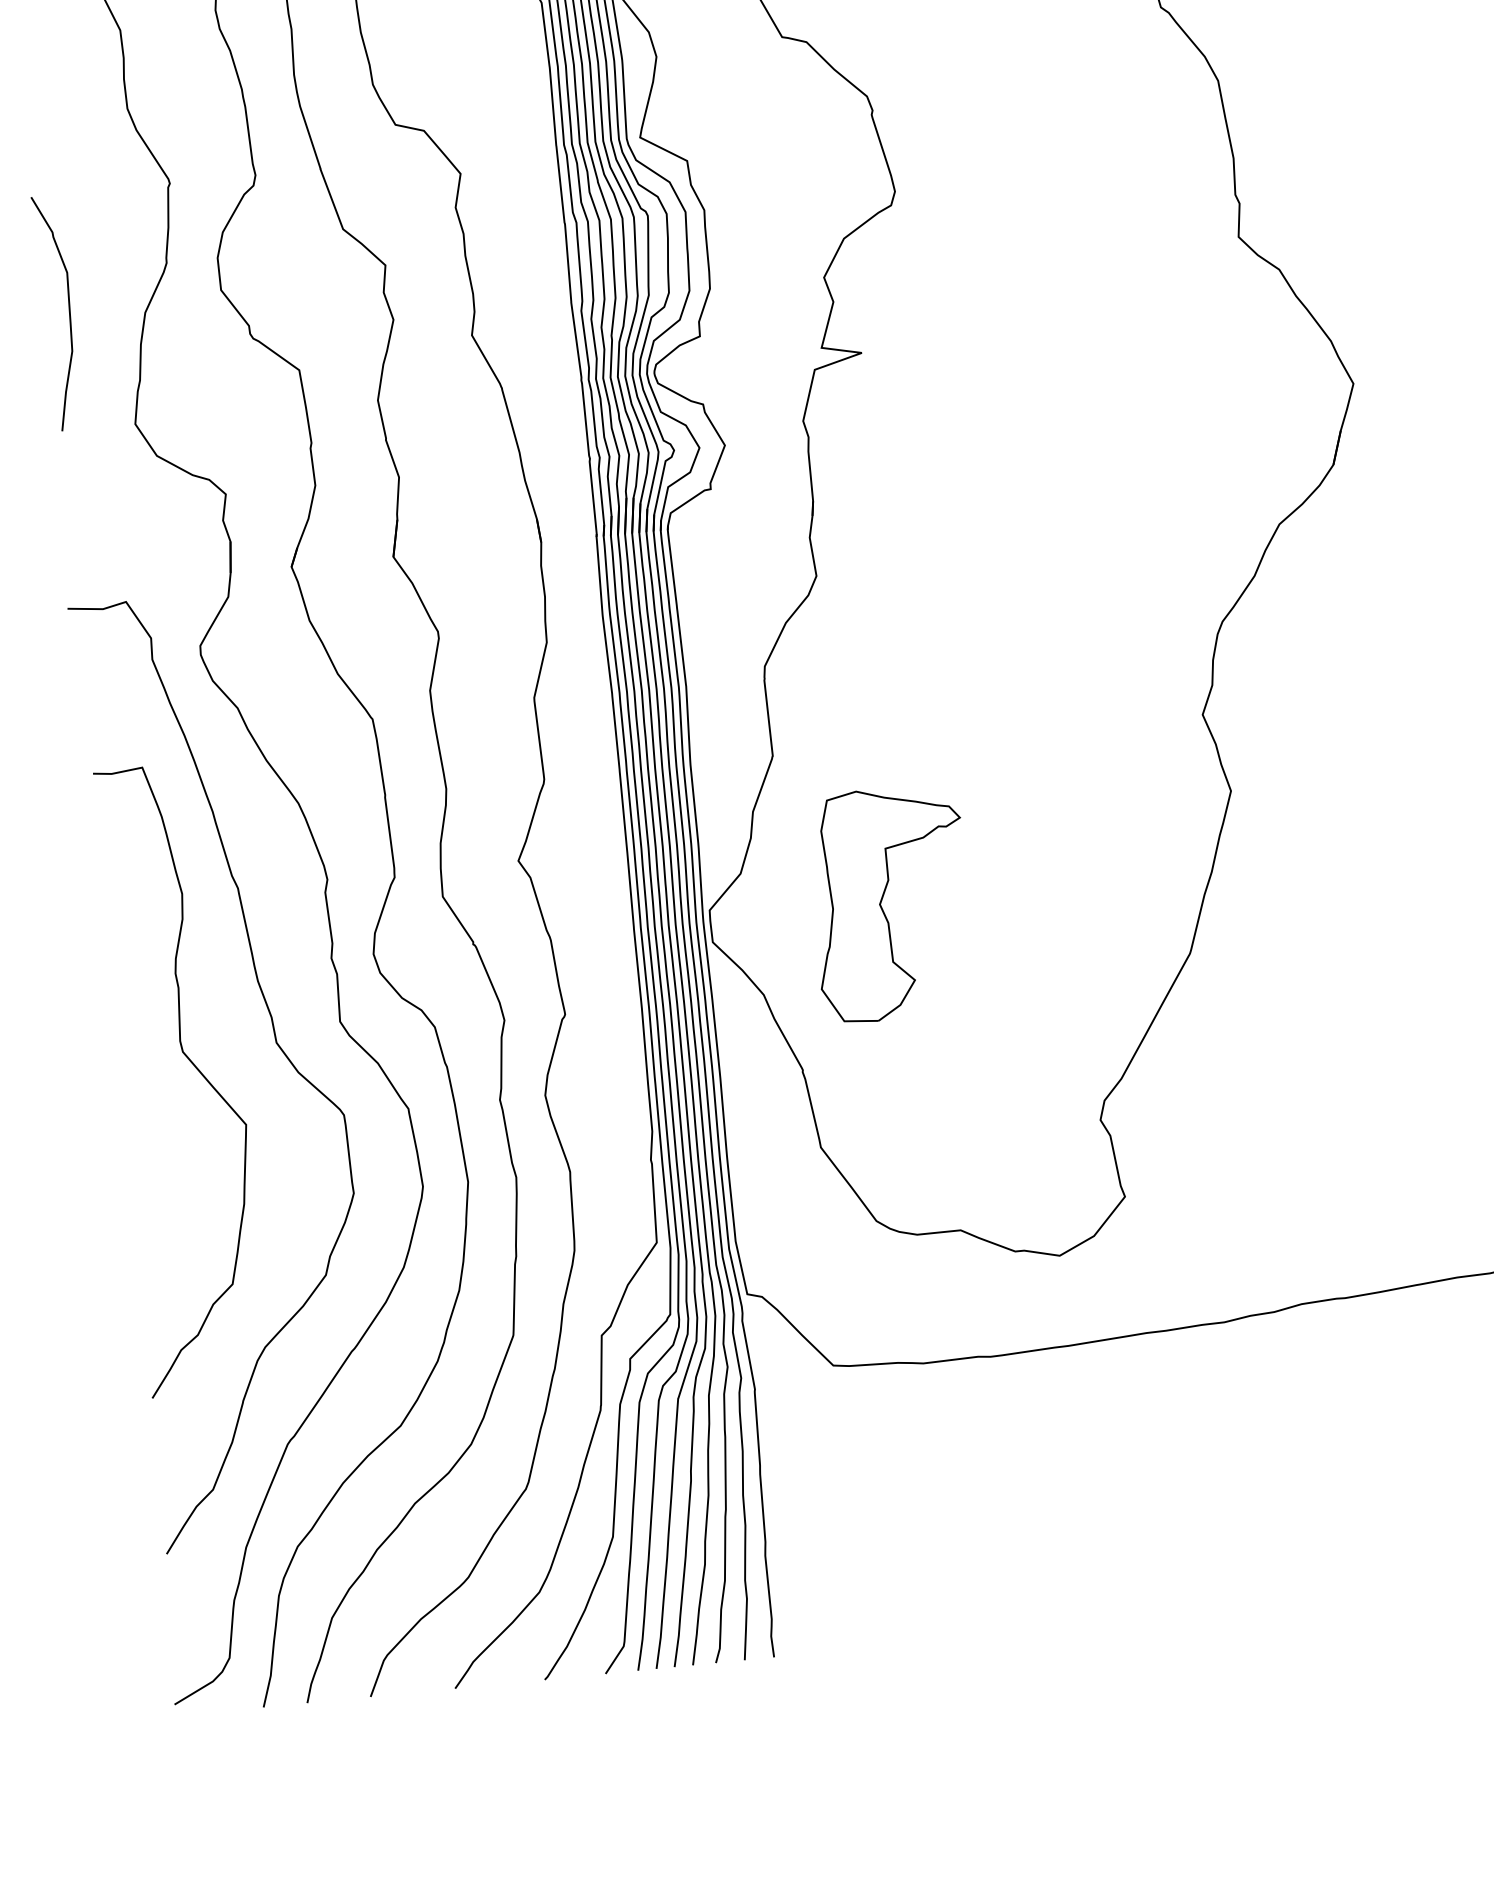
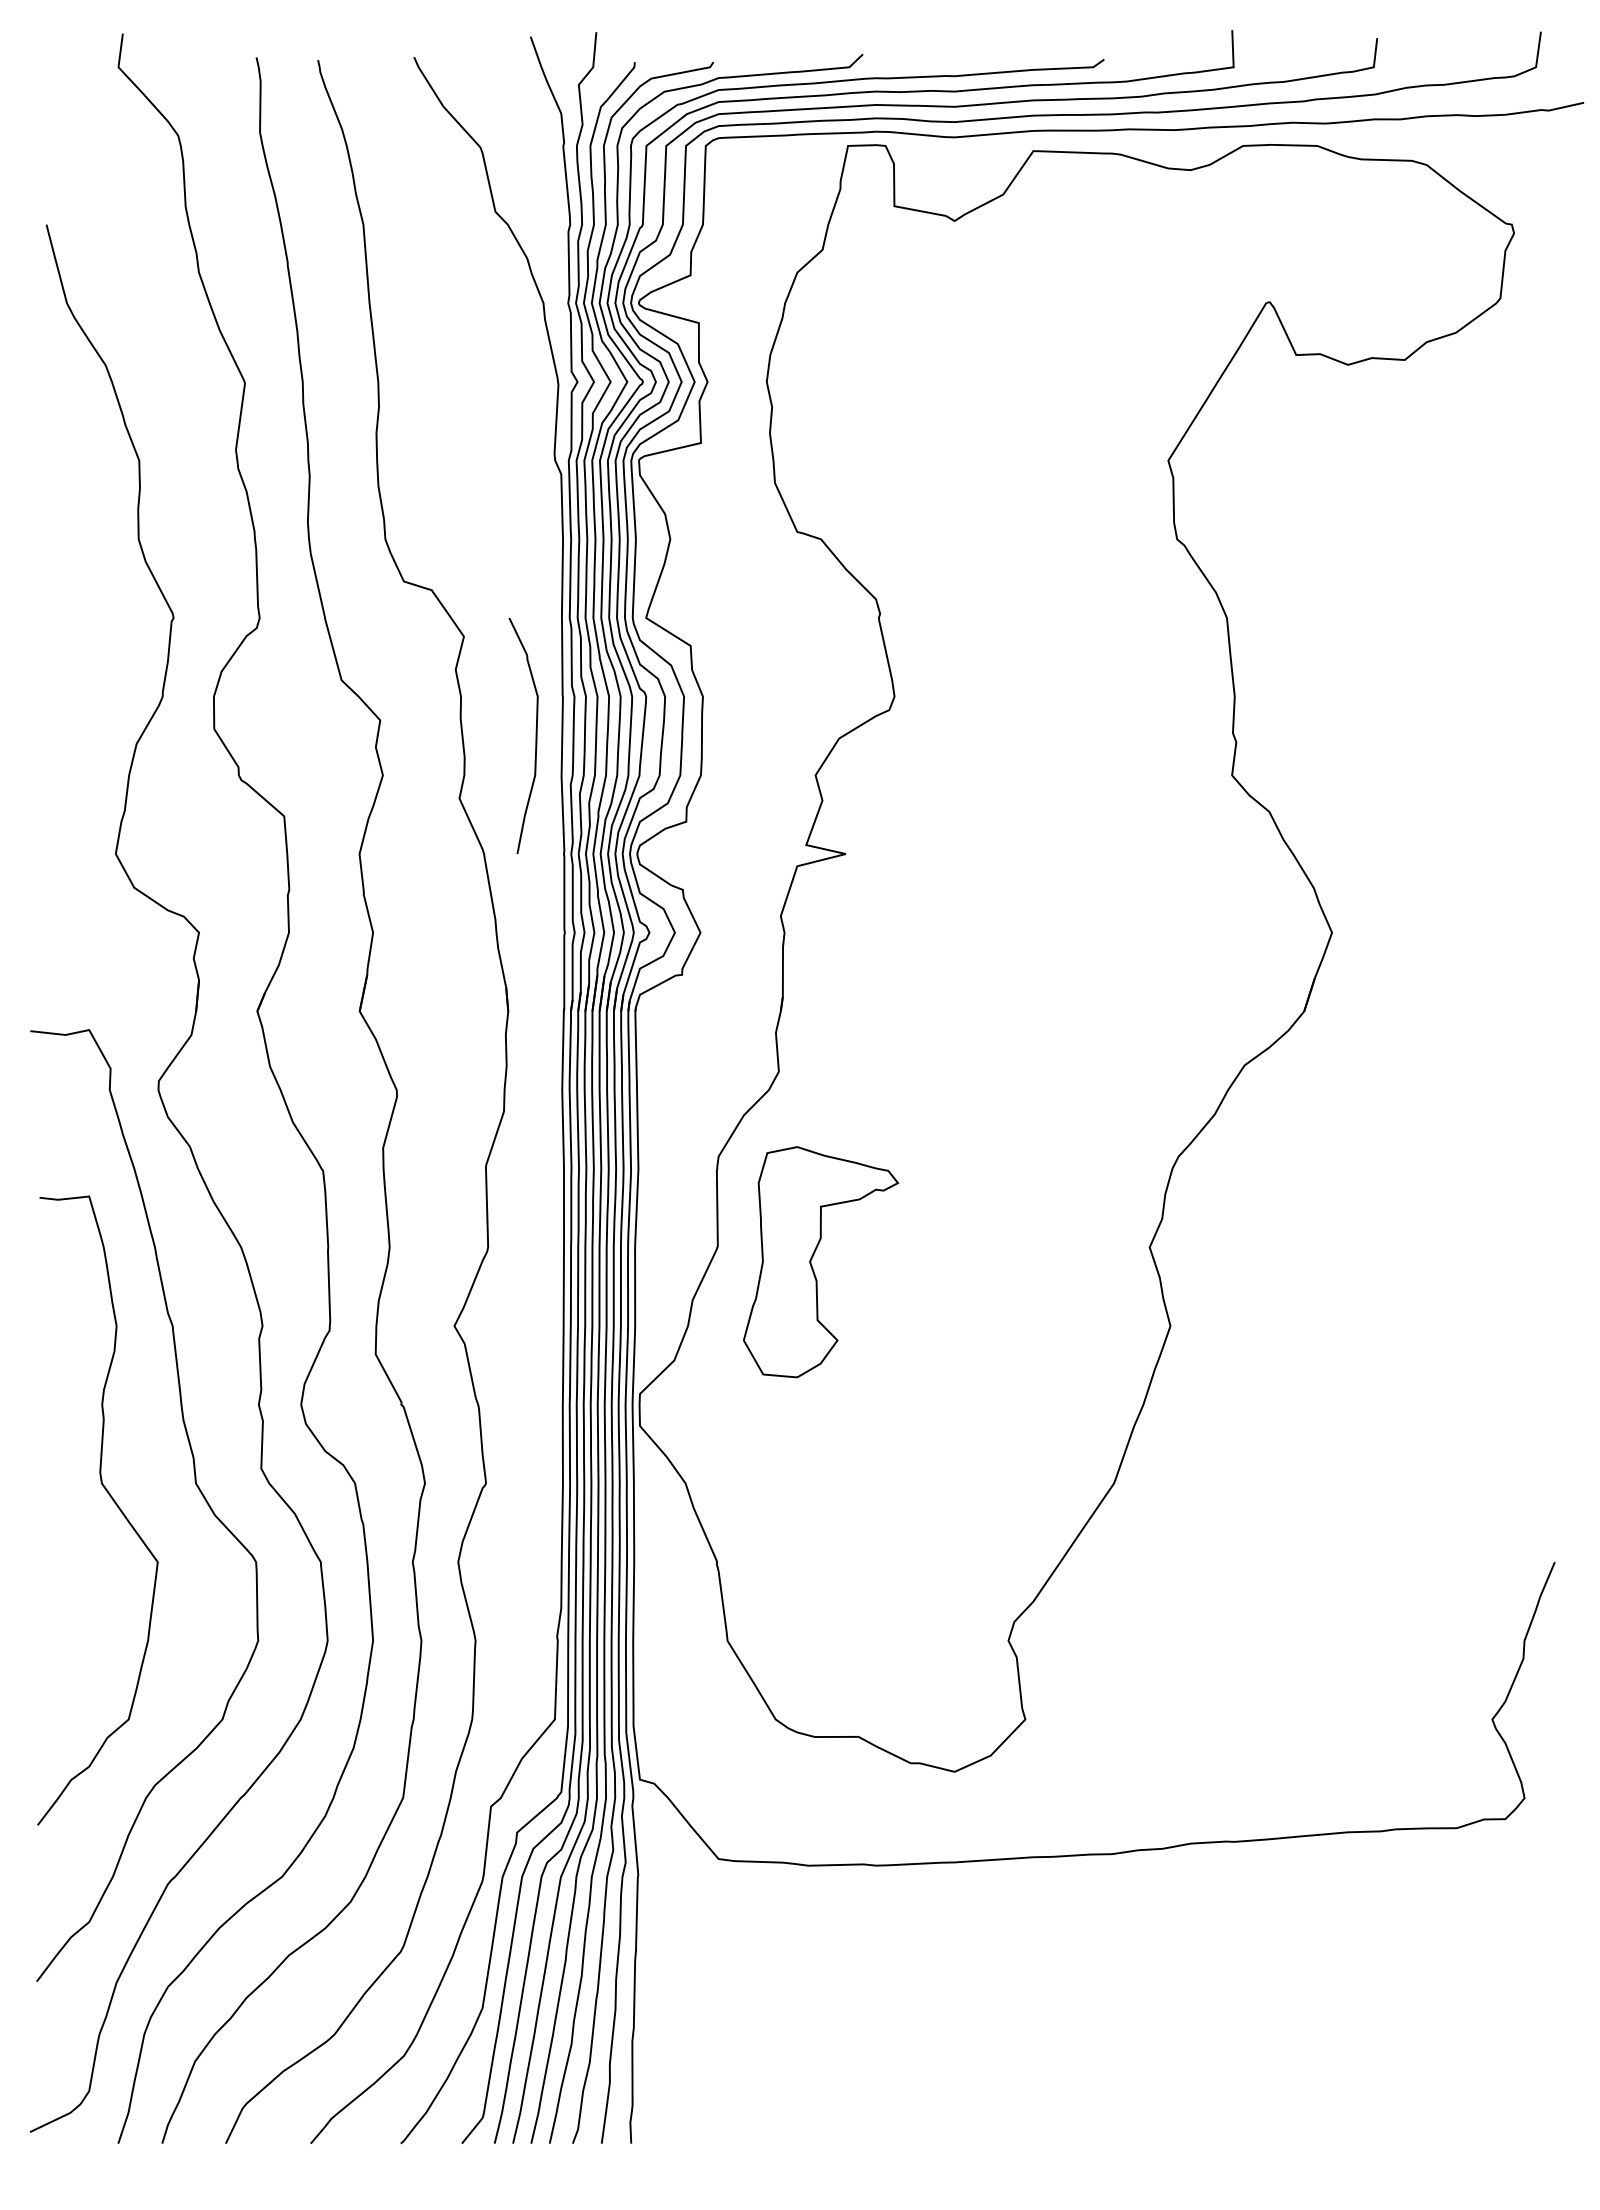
curve: (68, 311) -> (535, 735), moved
part: (882, 902) -> (812, 1259), moved

